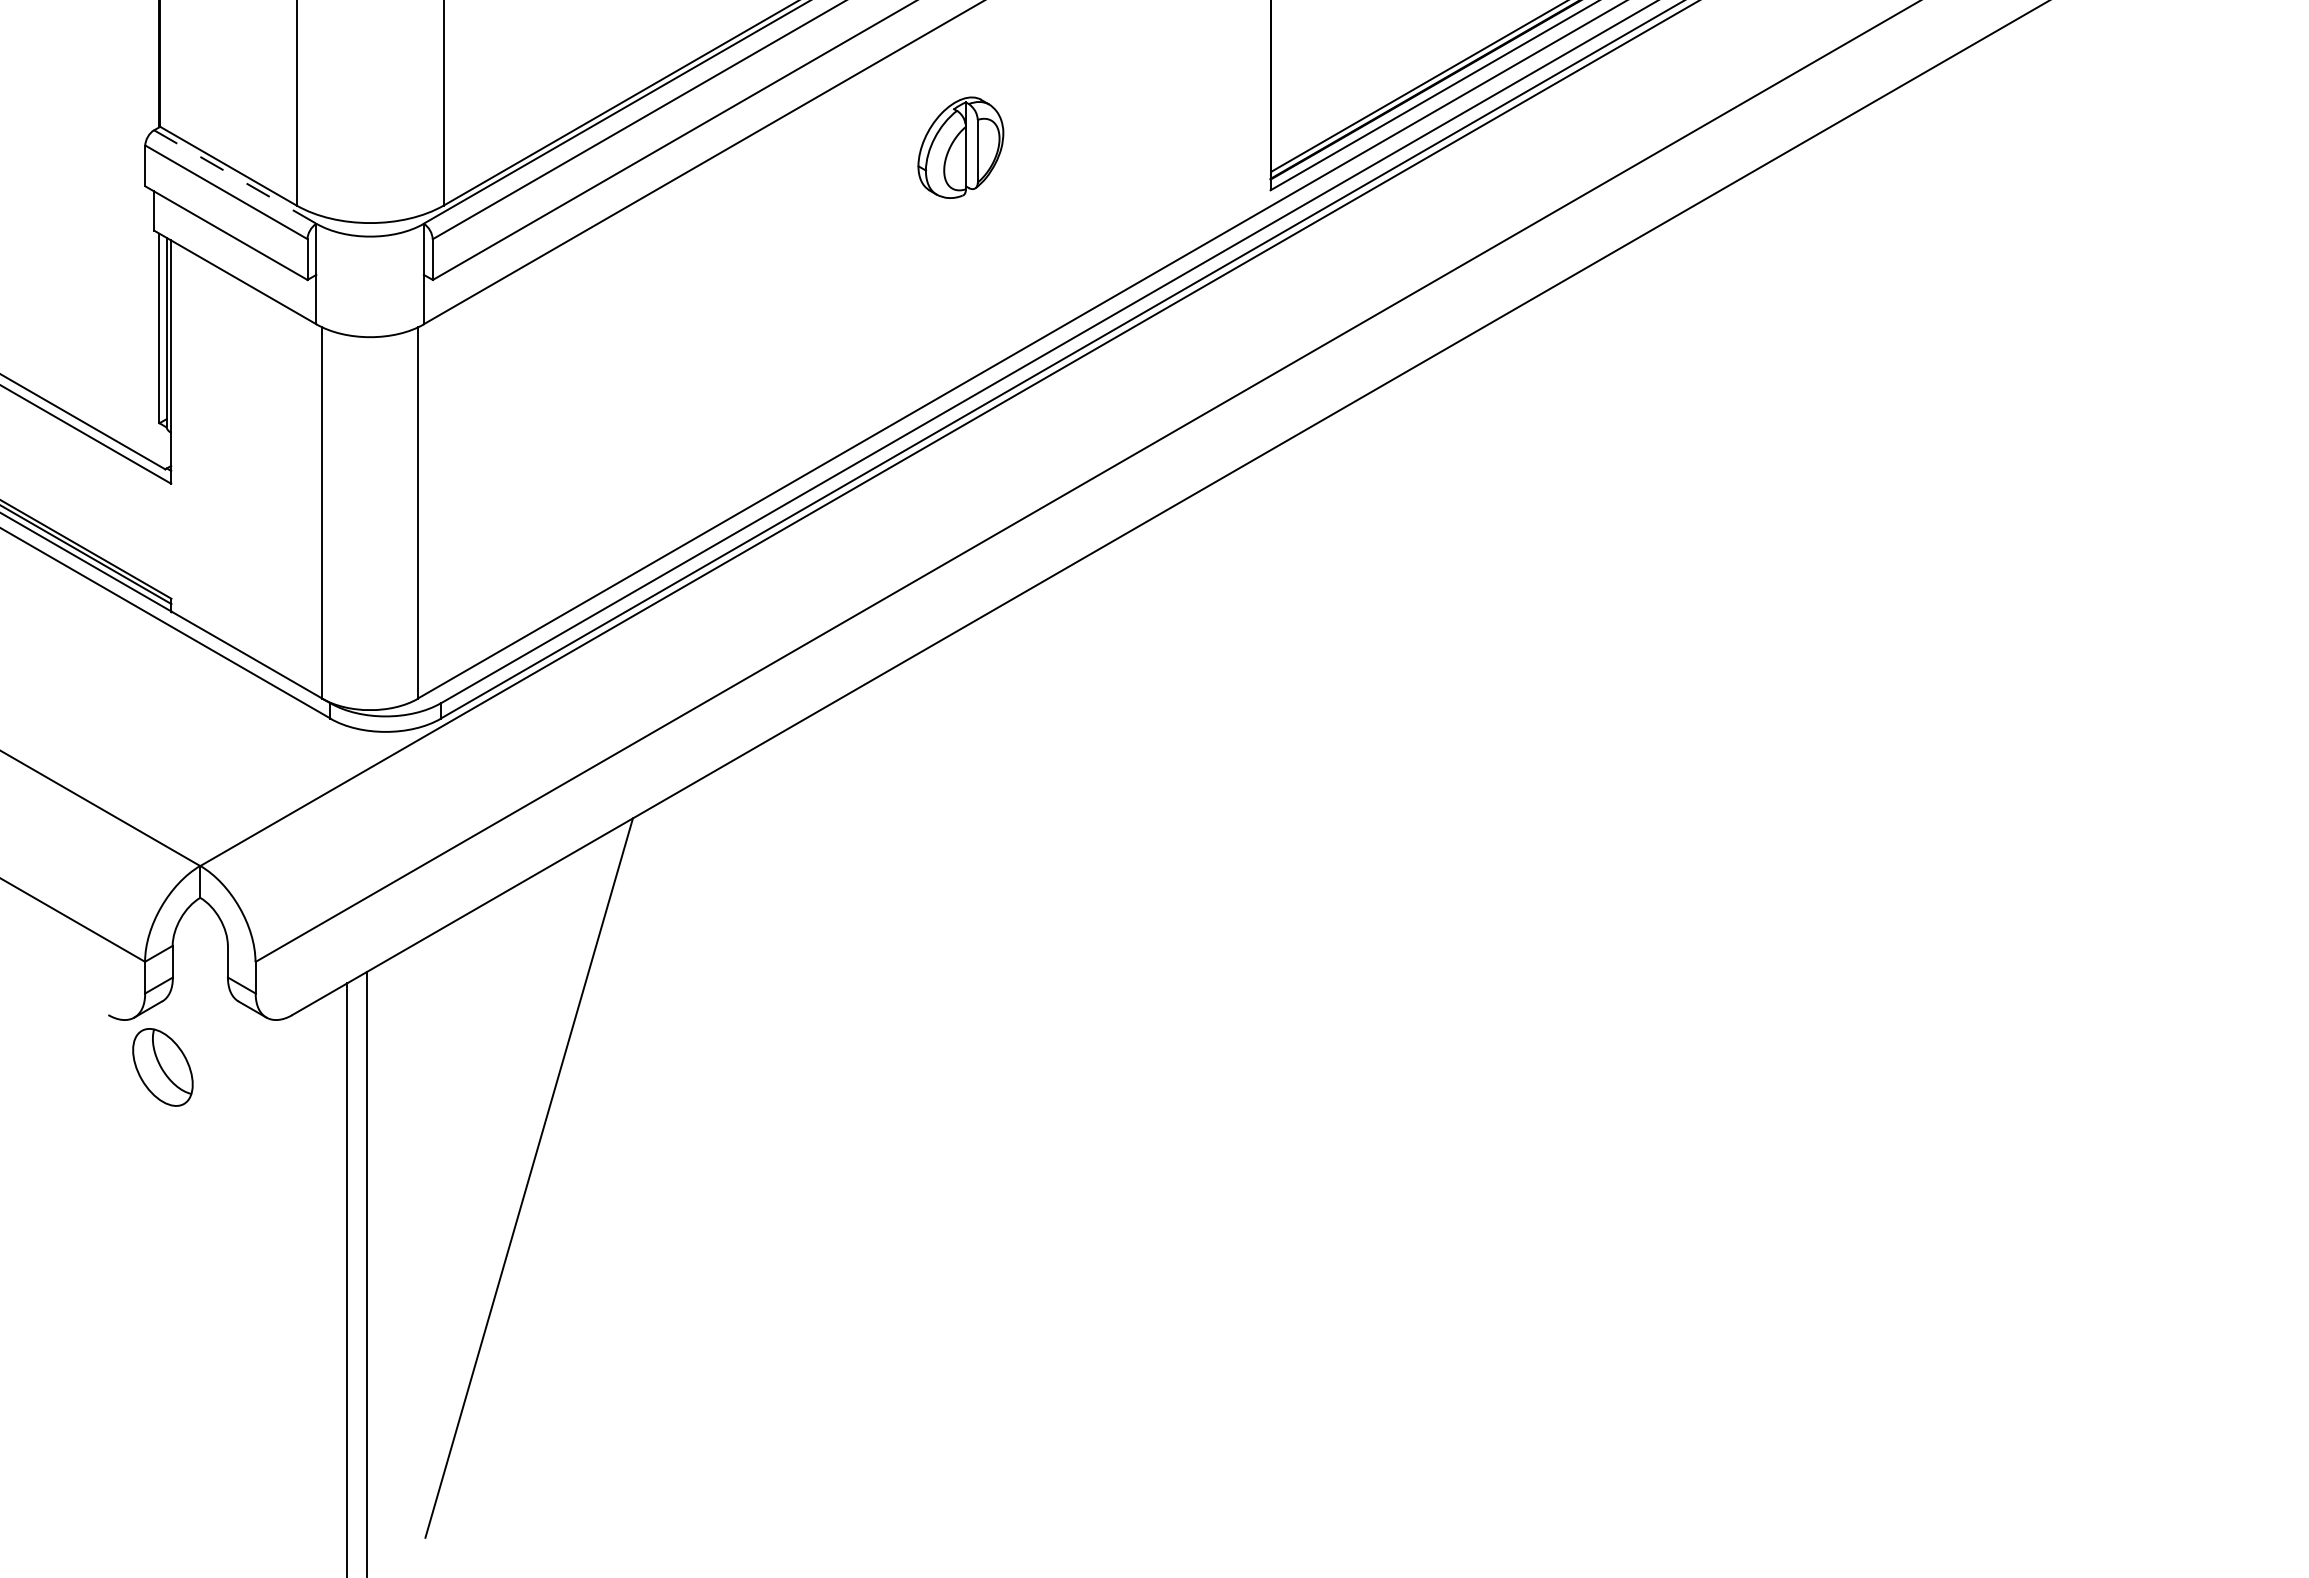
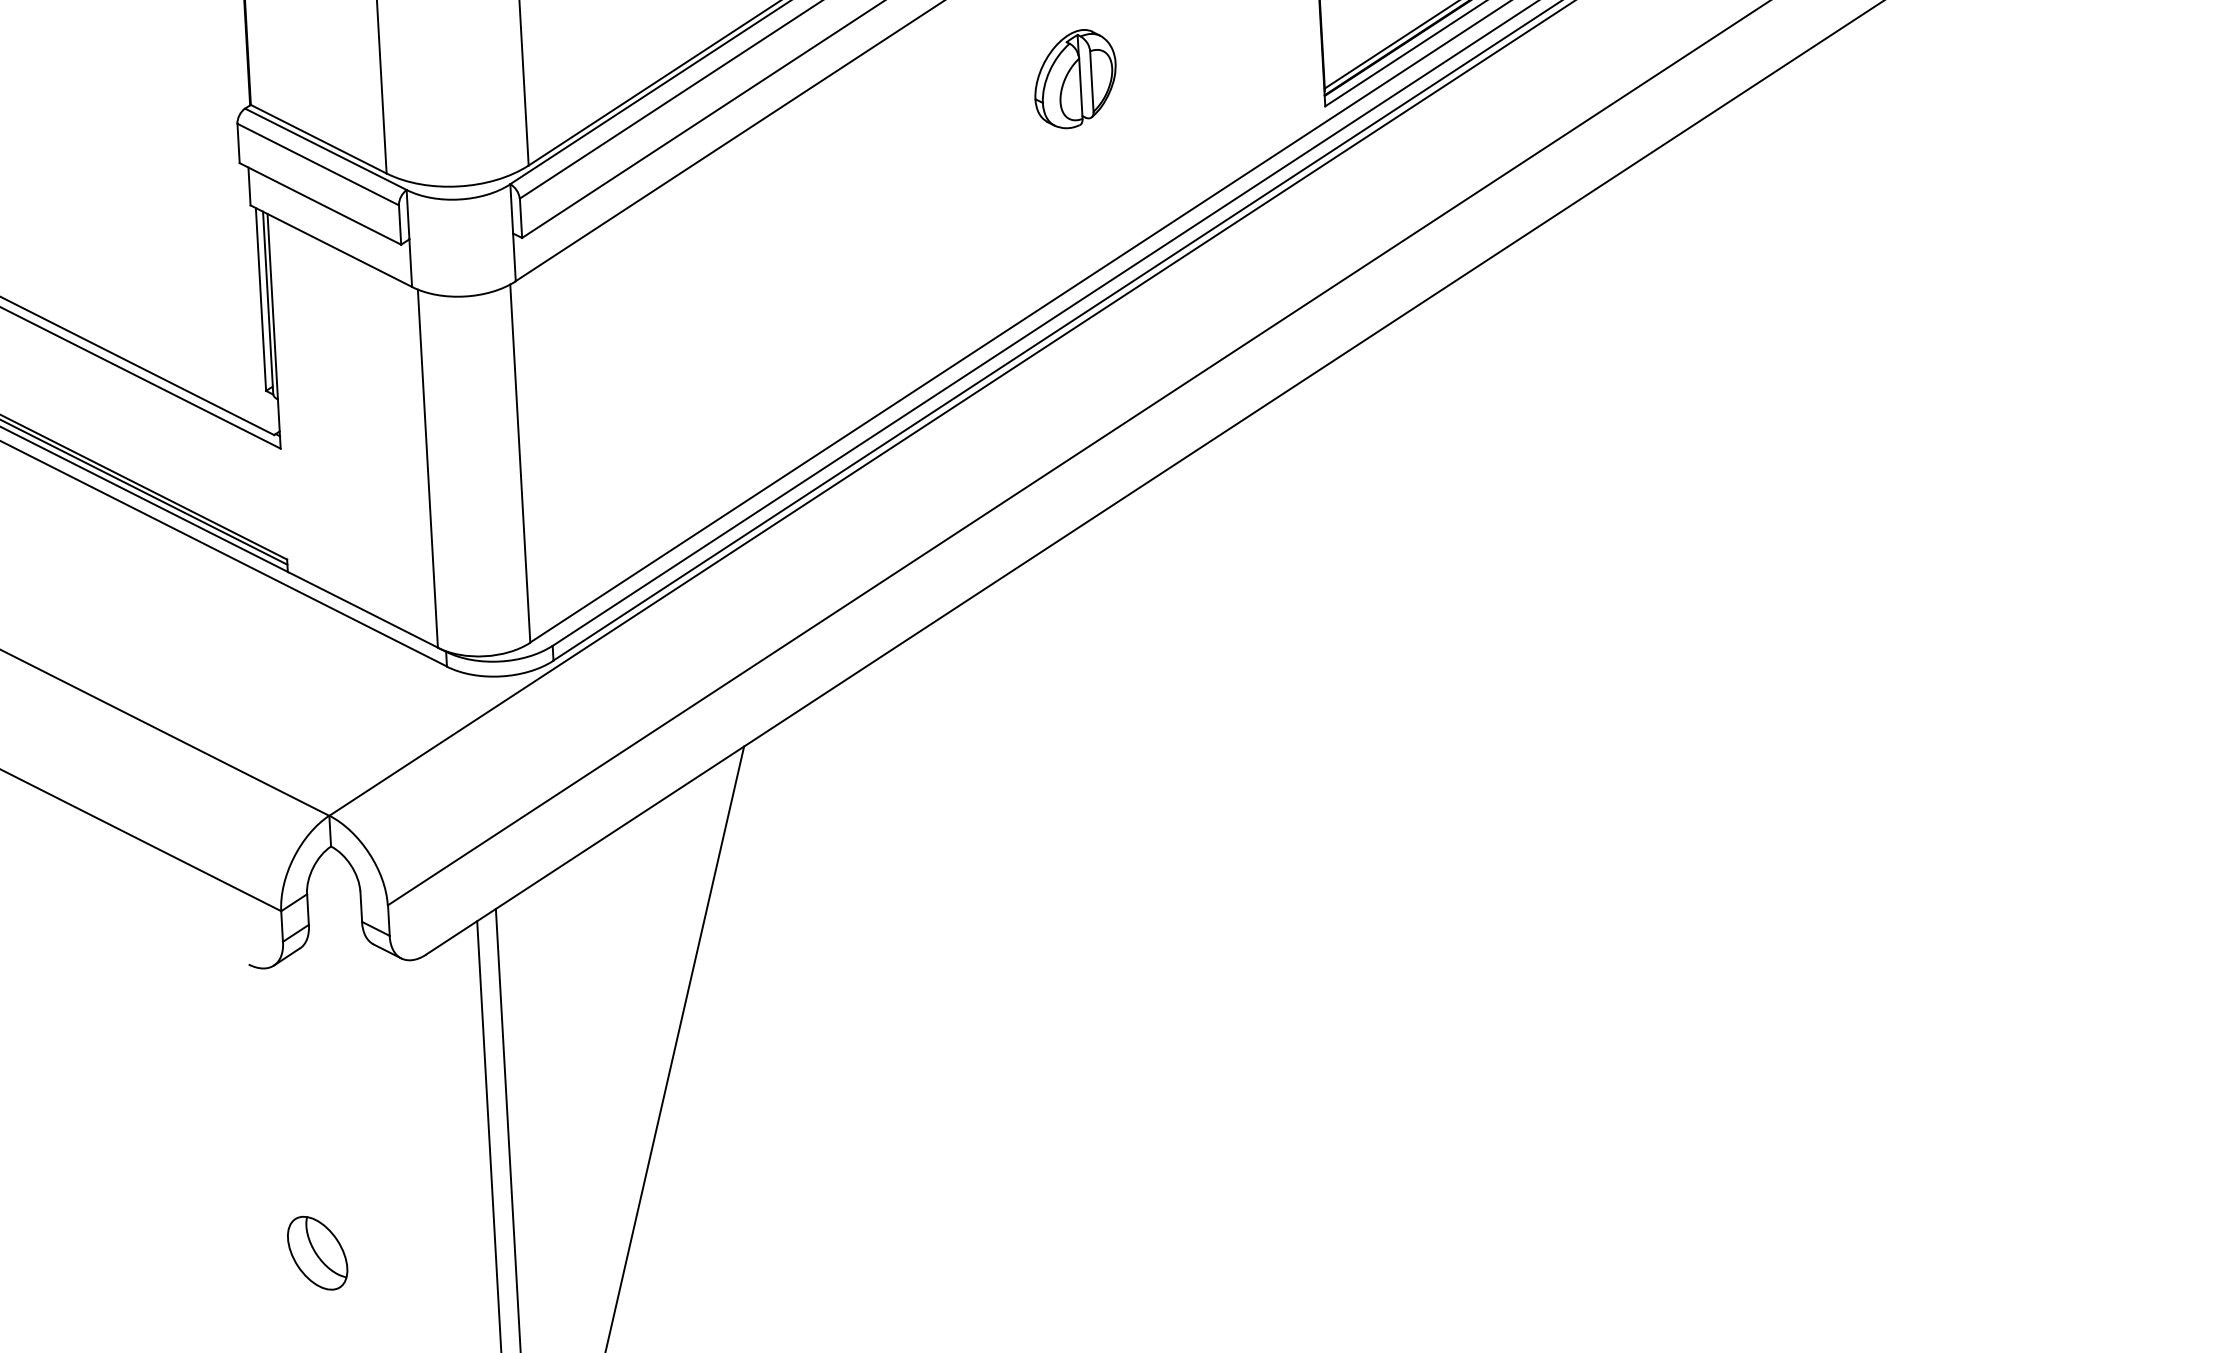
part: (960, 147) -> (1075, 78), moved
line: (235, 177) -> (326, 149), dashed -> solid
part: (162, 1067) -> (317, 1253), moved

